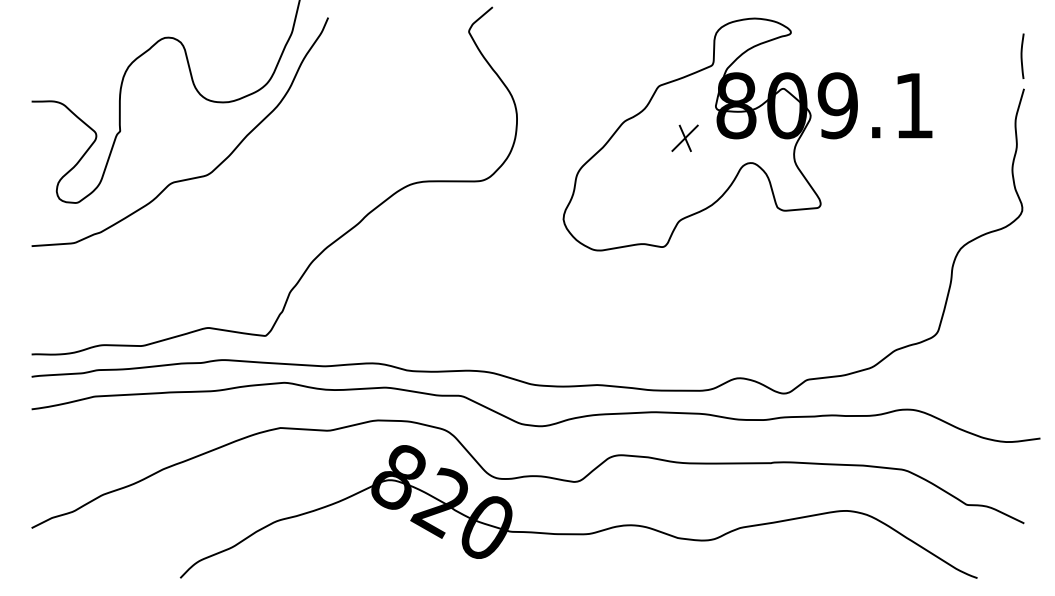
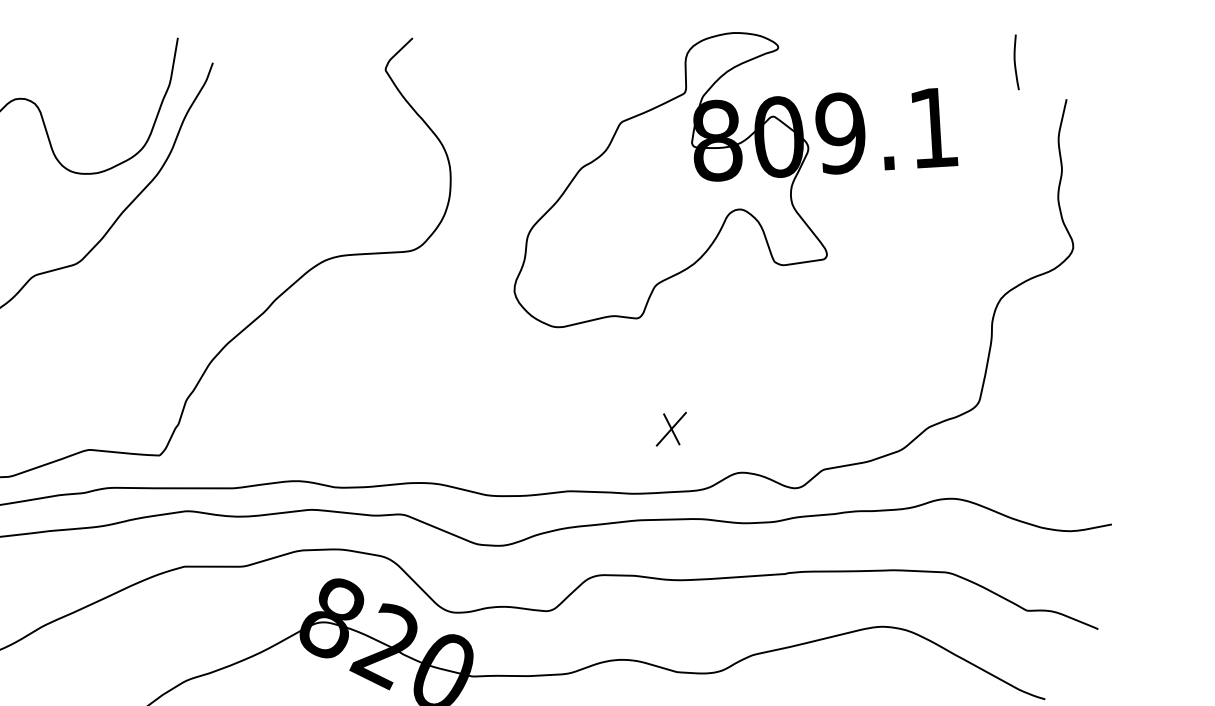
curve: (1022, 55) -> (1015, 61), moved
part: (684, 137) -> (670, 428), moved

